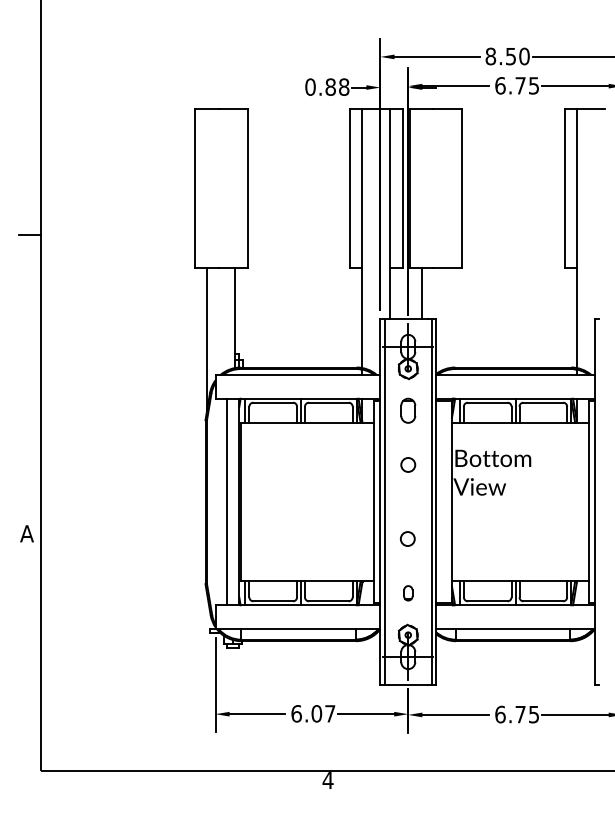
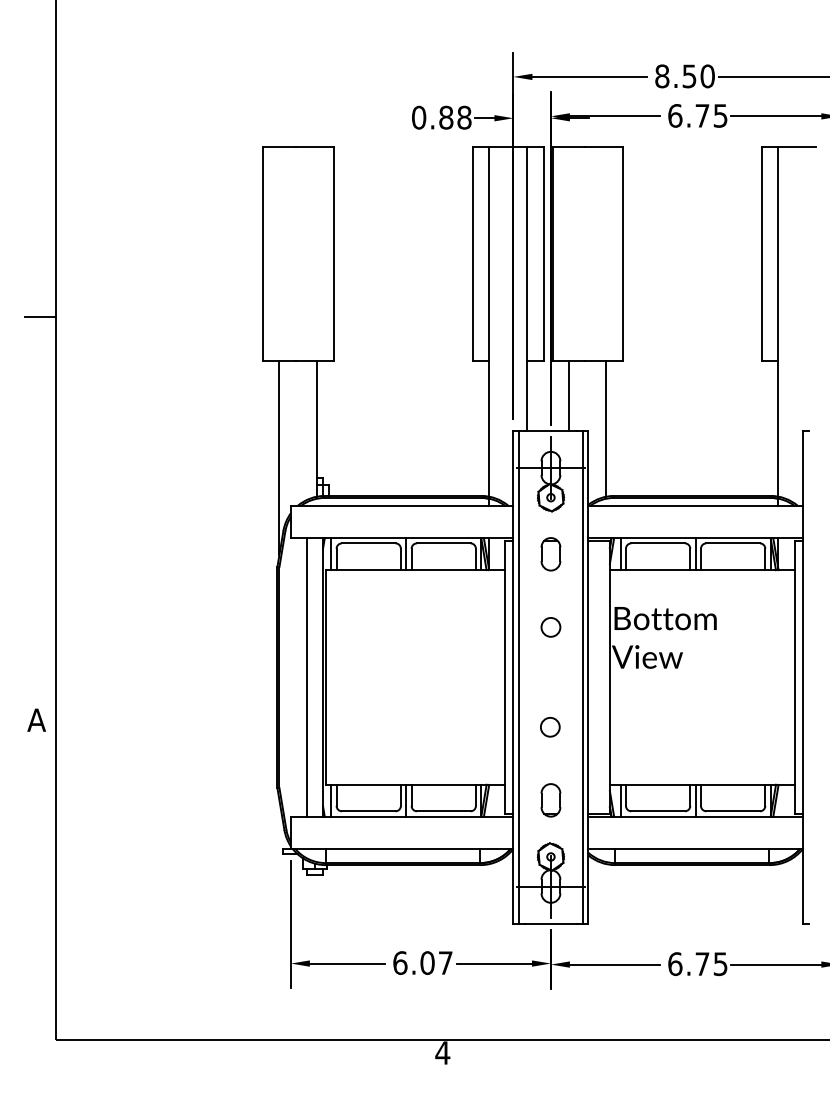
line: (449, 317) -> (606, 428), added
part: (408, 593) -> (551, 800), size x1.67

